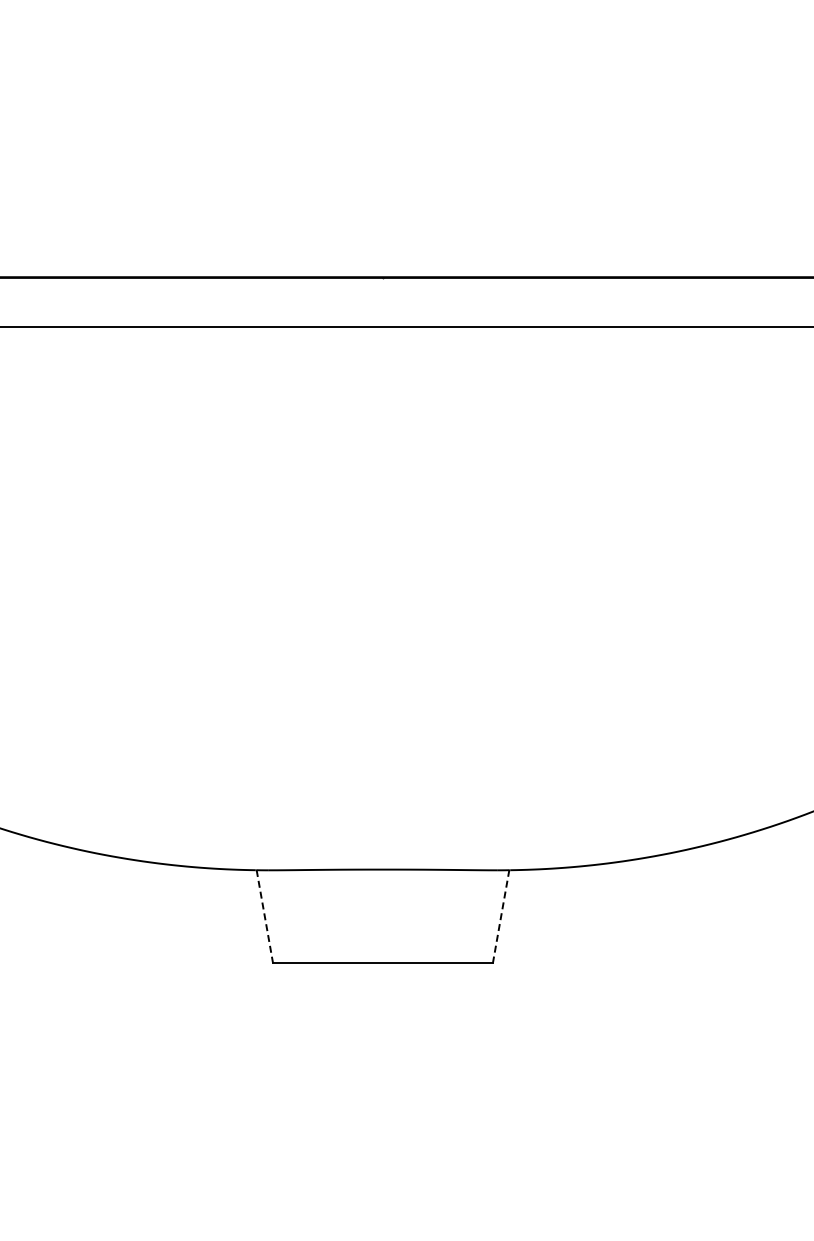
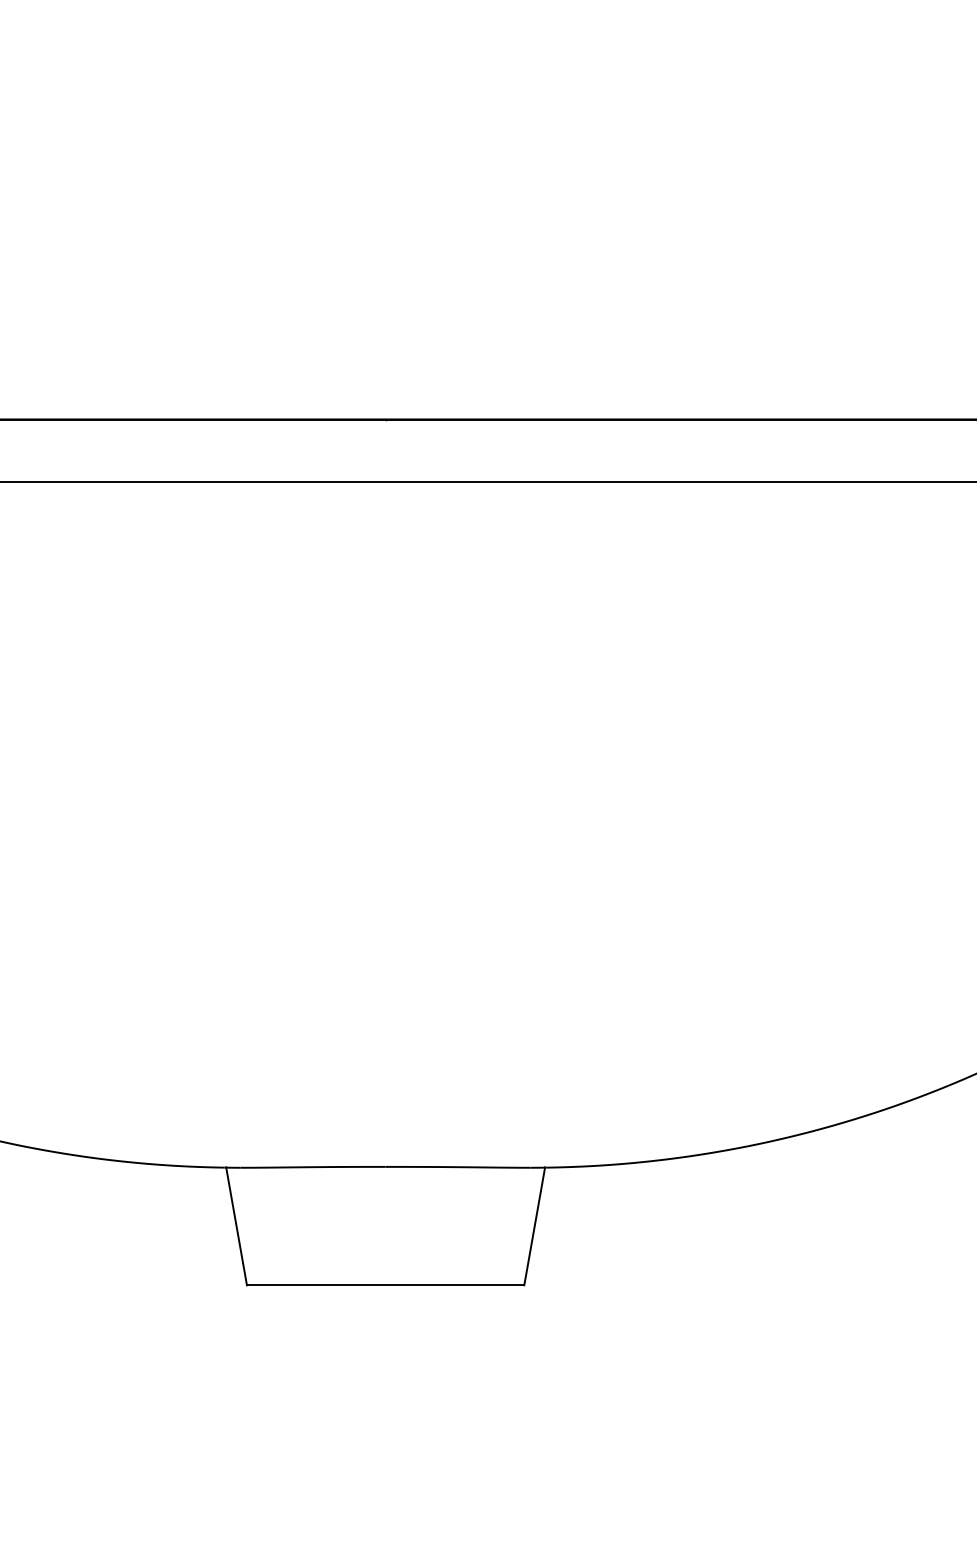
line: (501, 916) -> (535, 1226), dashed -> solid
line: (264, 917) -> (236, 1227), dashed -> solid

